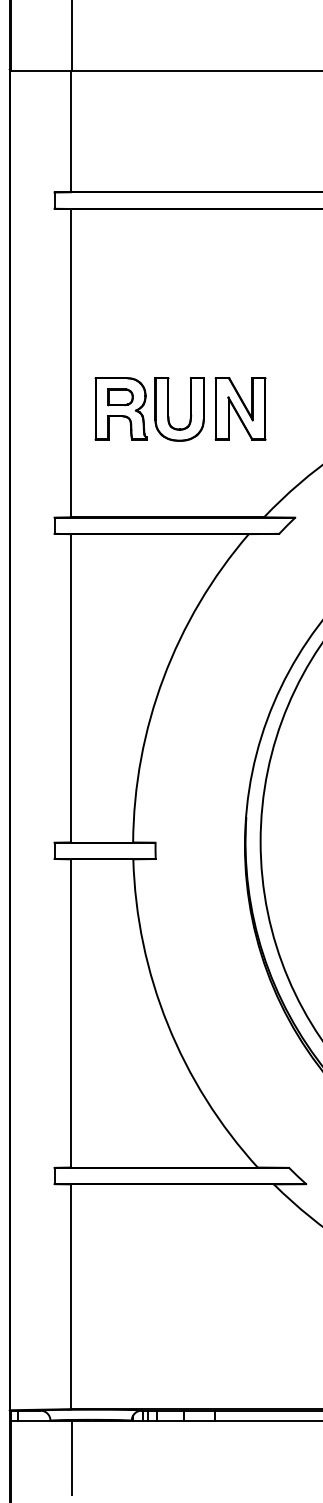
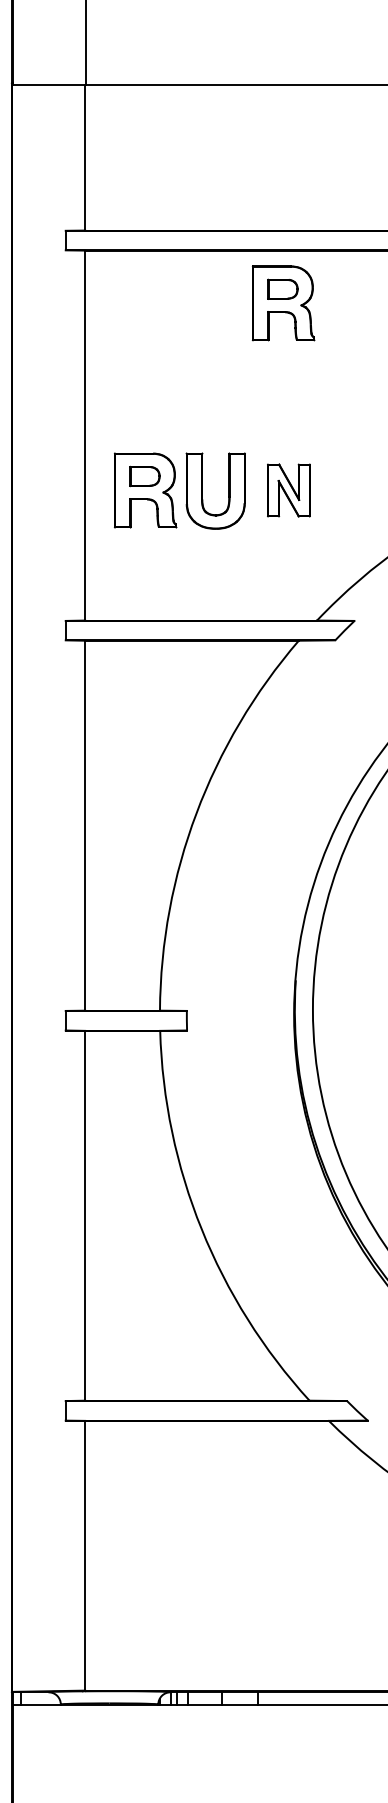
part: (235, 252) -> (282, 302), added
part: (240, 408) -> (288, 489), size x0.7
line: (71, 1457) -> (86, 1748), removed

